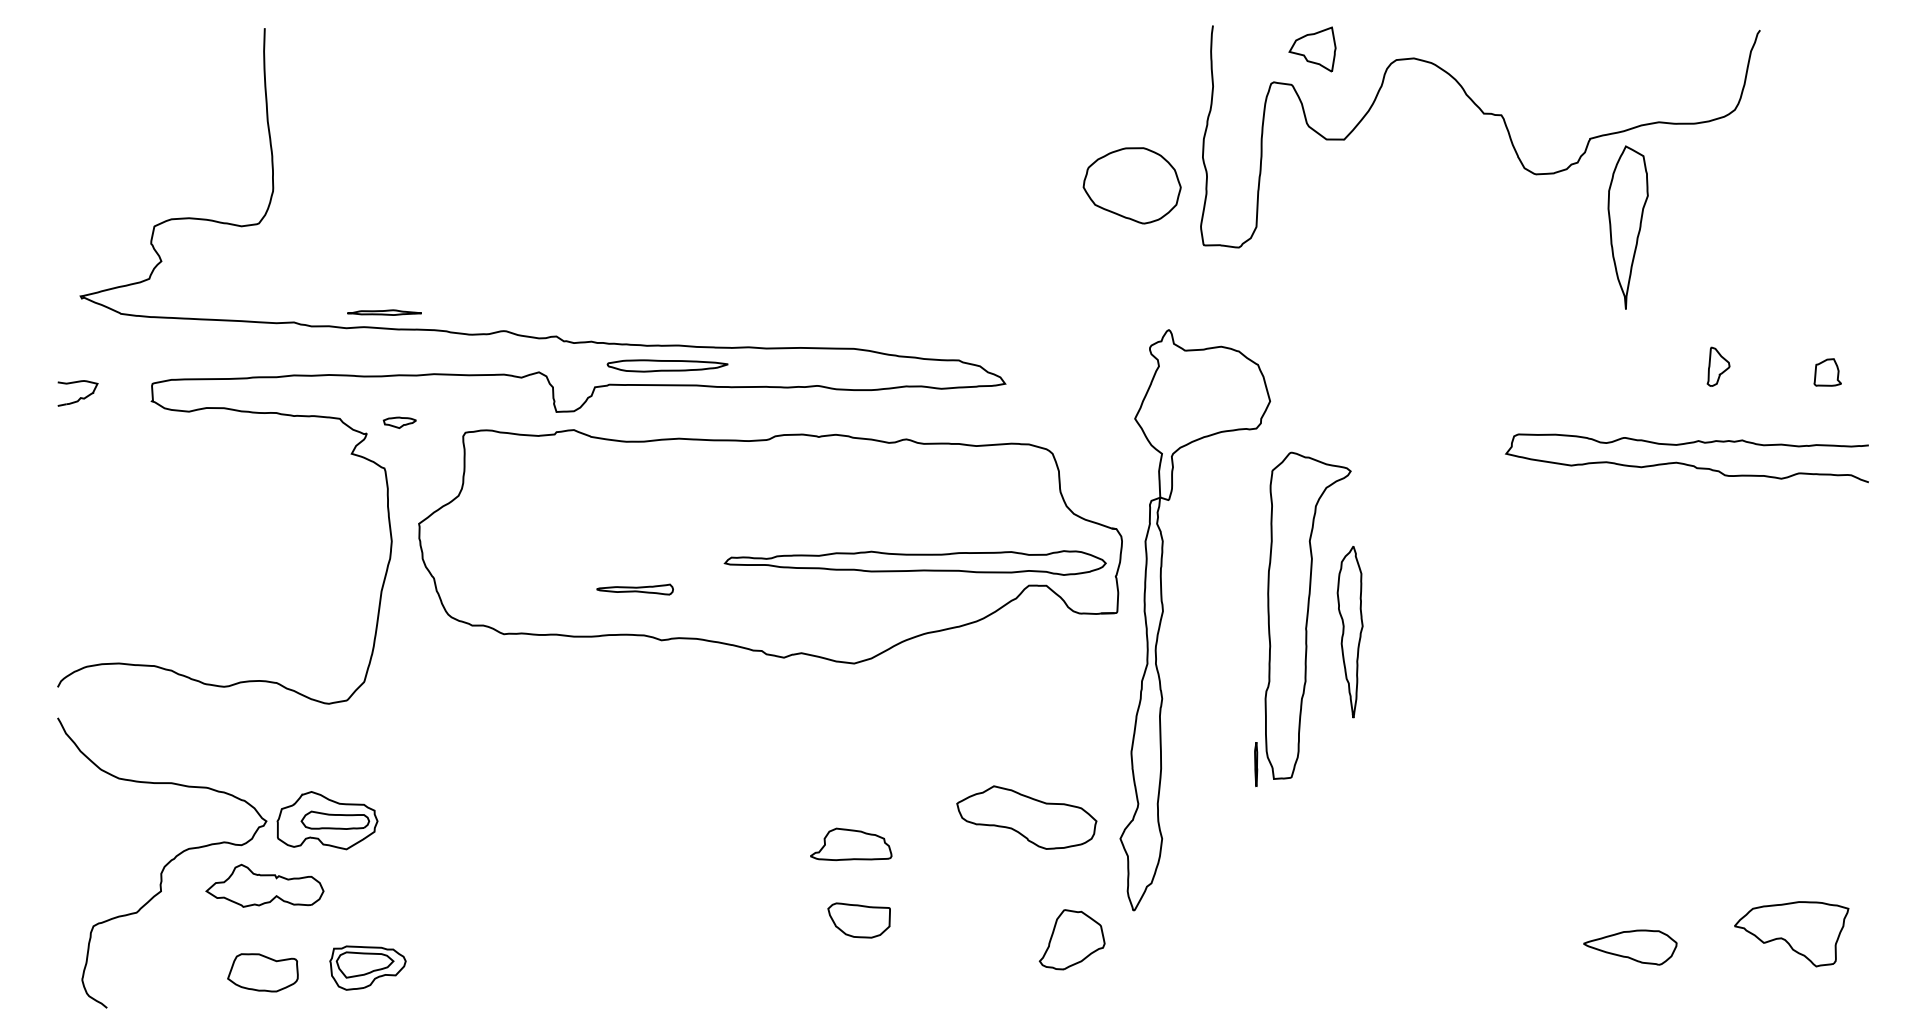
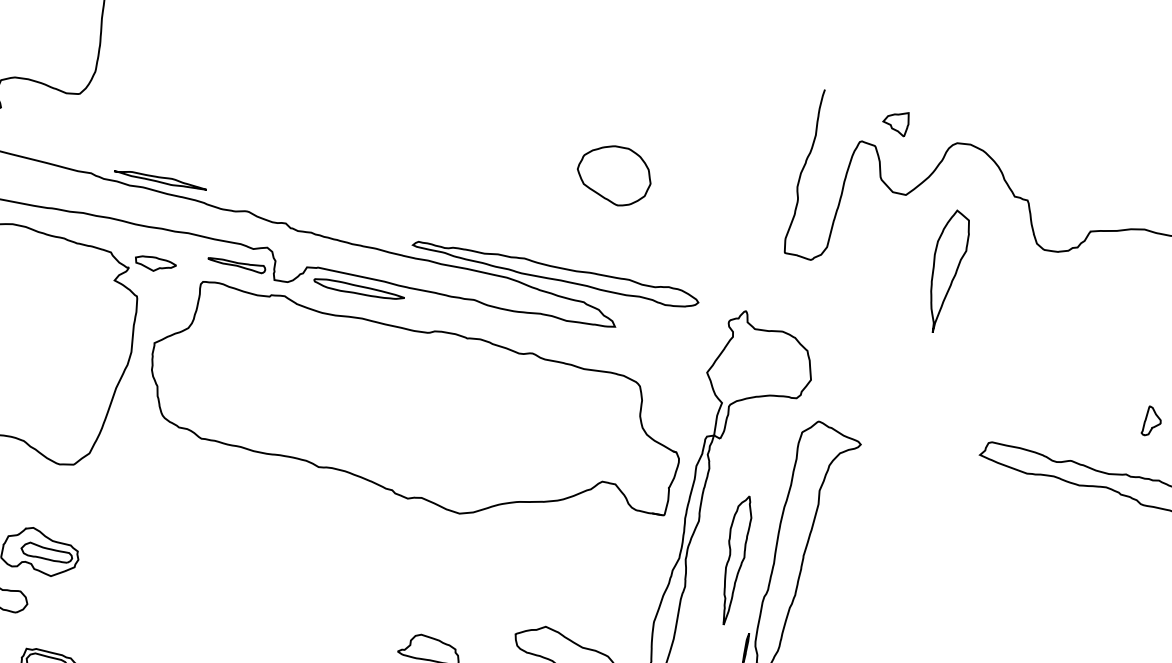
part: (1312, 49) -> (895, 122), size x0.71
part: (1131, 185) -> (613, 174), moved
part: (1627, 227) -> (946, 271), moved
part: (384, 312) -> (160, 179), size x1.67
part: (667, 365) -> (359, 289), moved
part: (399, 422) -> (155, 264), size x1.67
part: (914, 562) -> (555, 273), moved
part: (634, 589) -> (236, 264), moved
part: (1349, 632) -> (733, 560), moved

